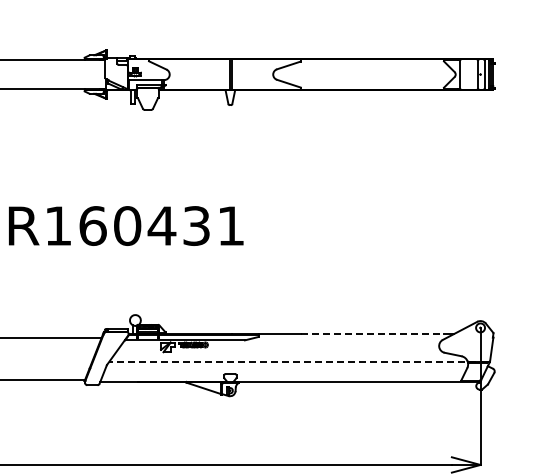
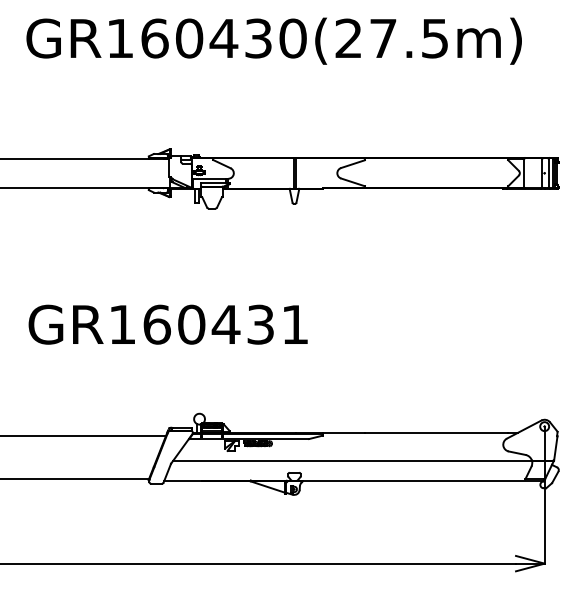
line: (372, 333) -> (436, 432), dashed -> solid
line: (298, 361) -> (362, 460), dashed -> solid

